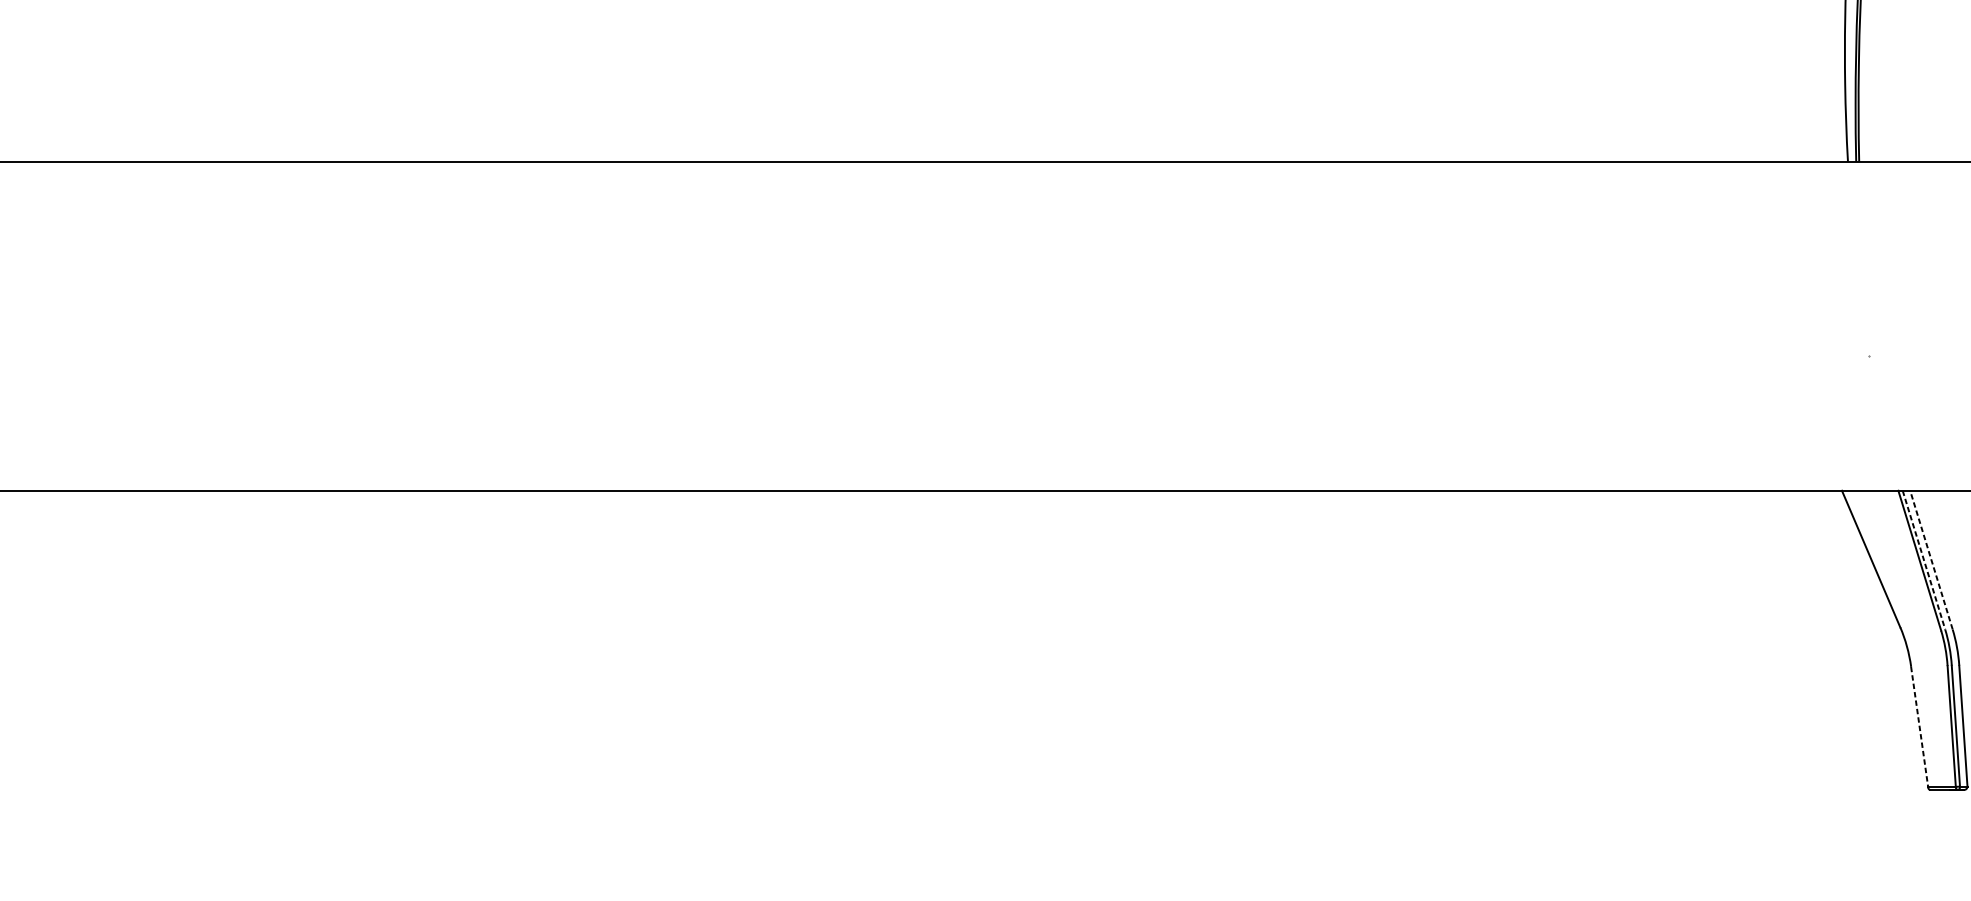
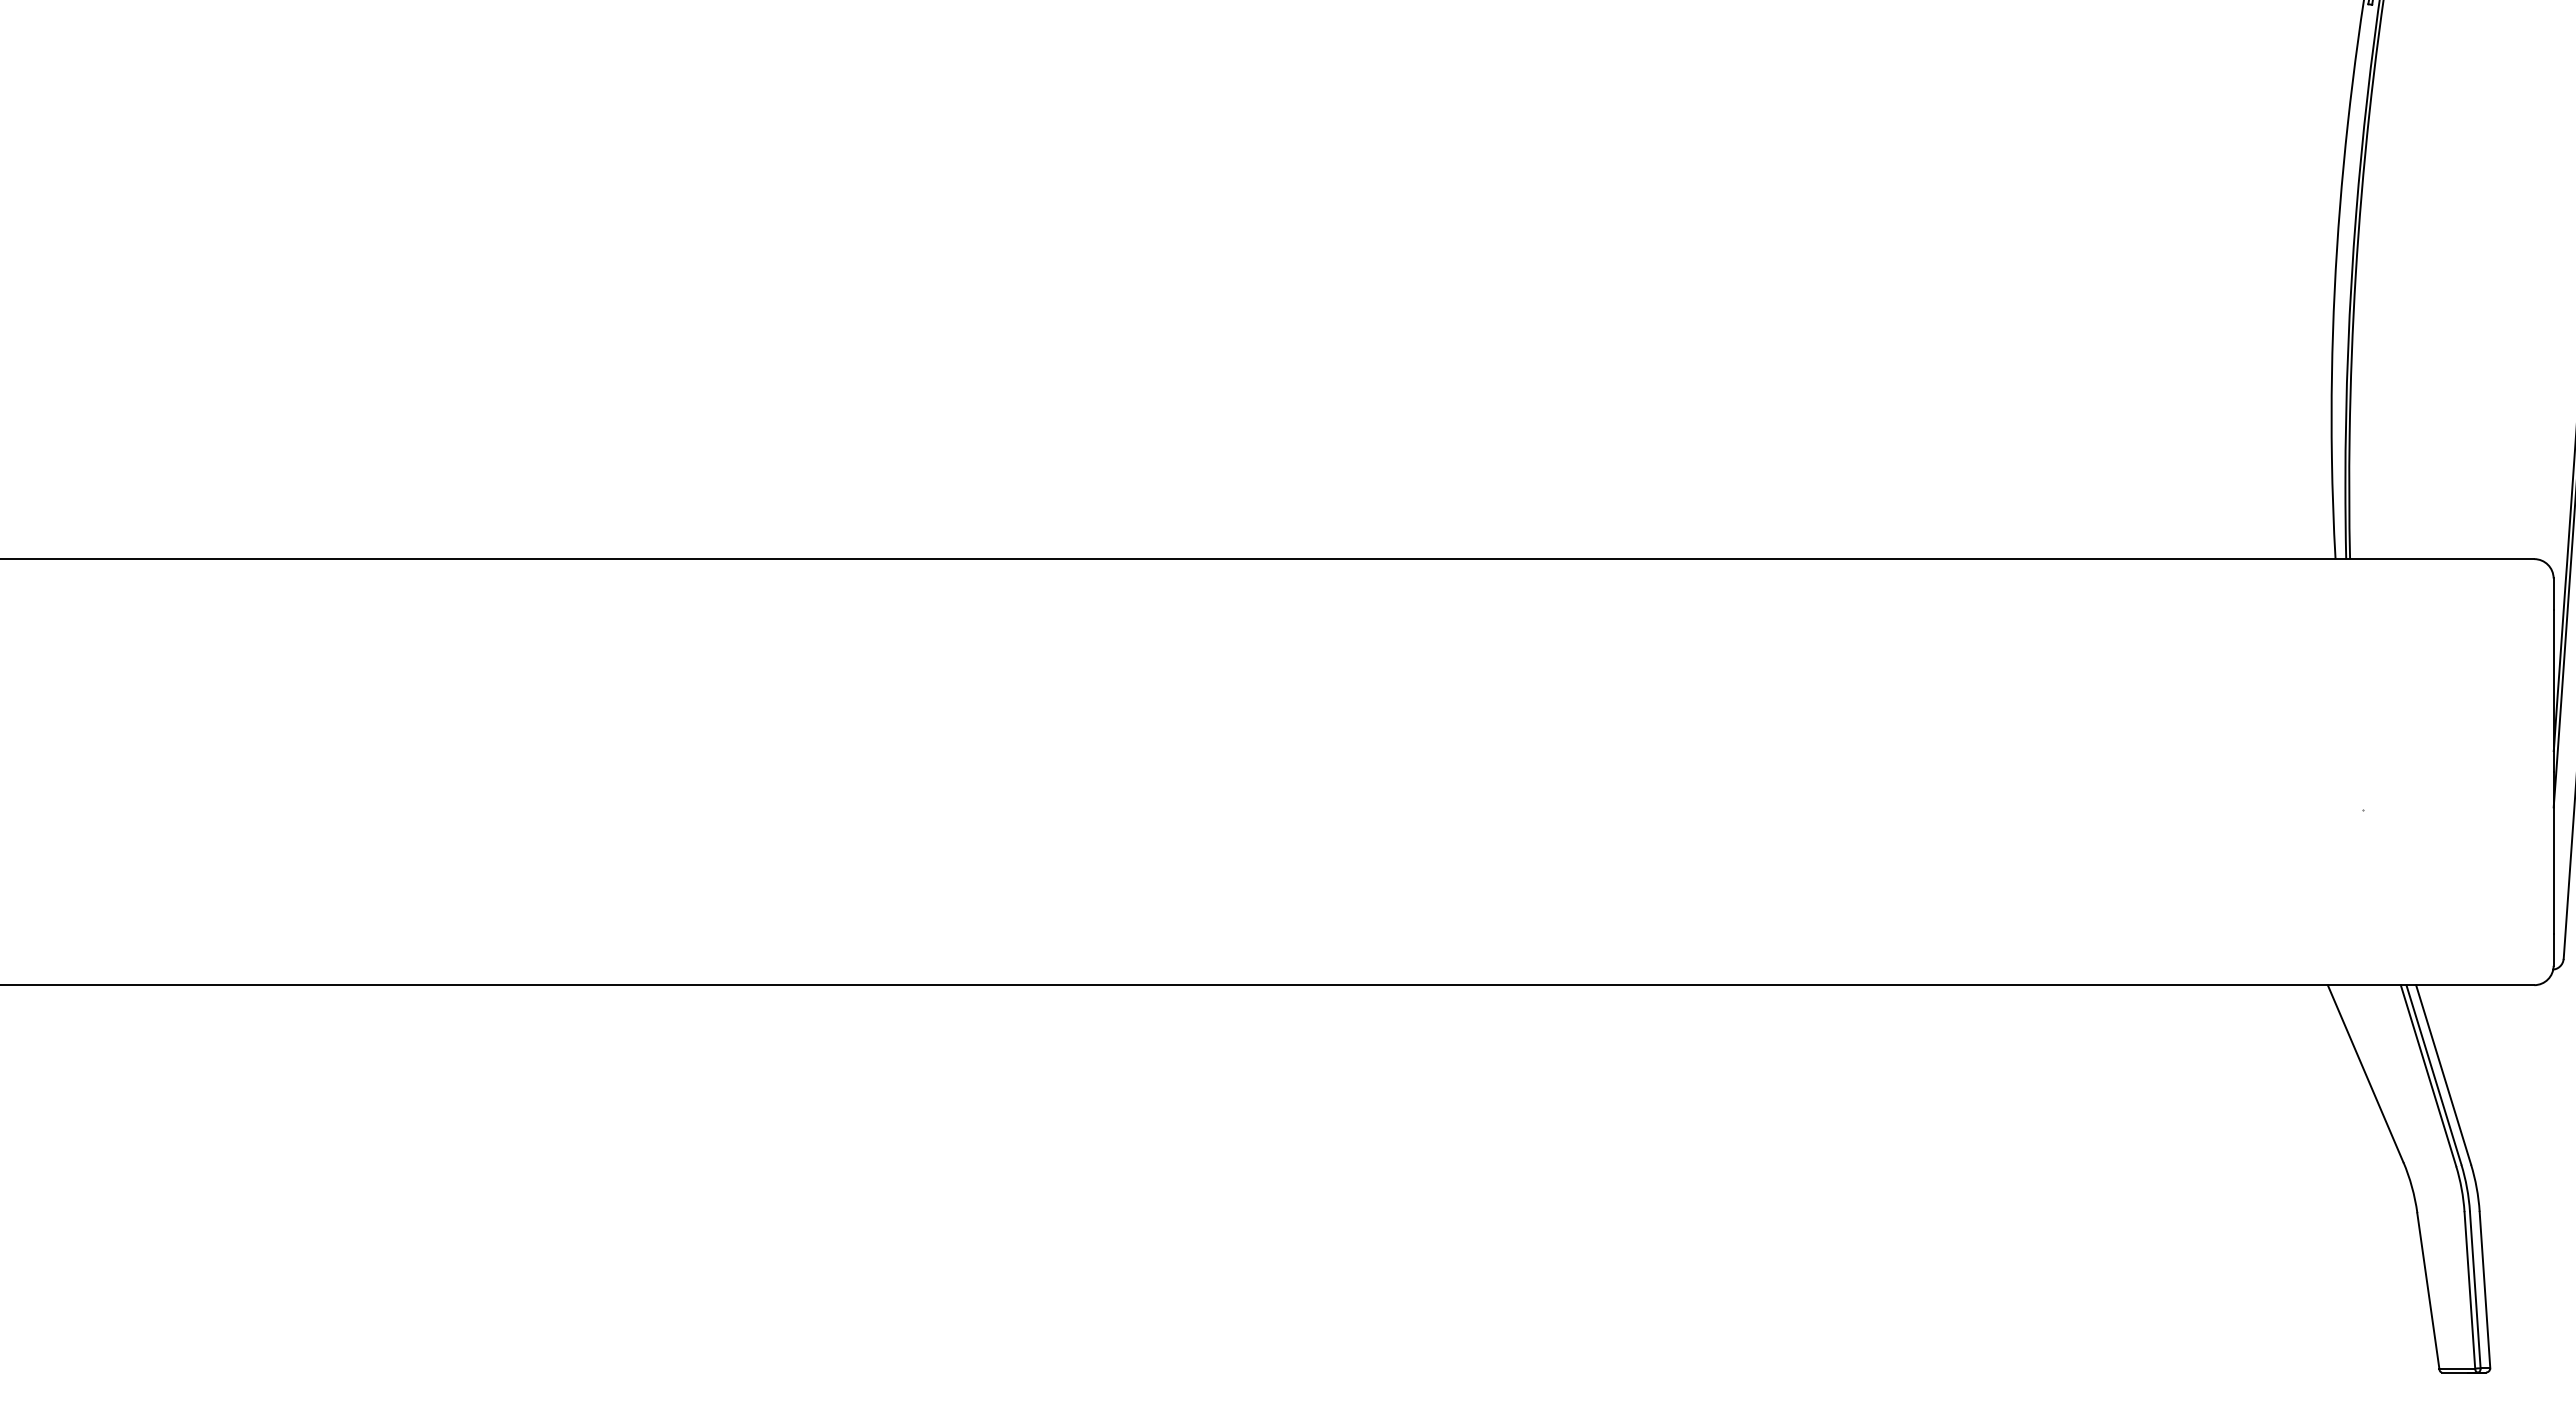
line: (1923, 559) -> (2433, 1074), dashed -> solid
line: (1931, 559) -> (2443, 1074), dashed -> solid
line: (1919, 726) -> (2428, 1290), dashed -> solid

